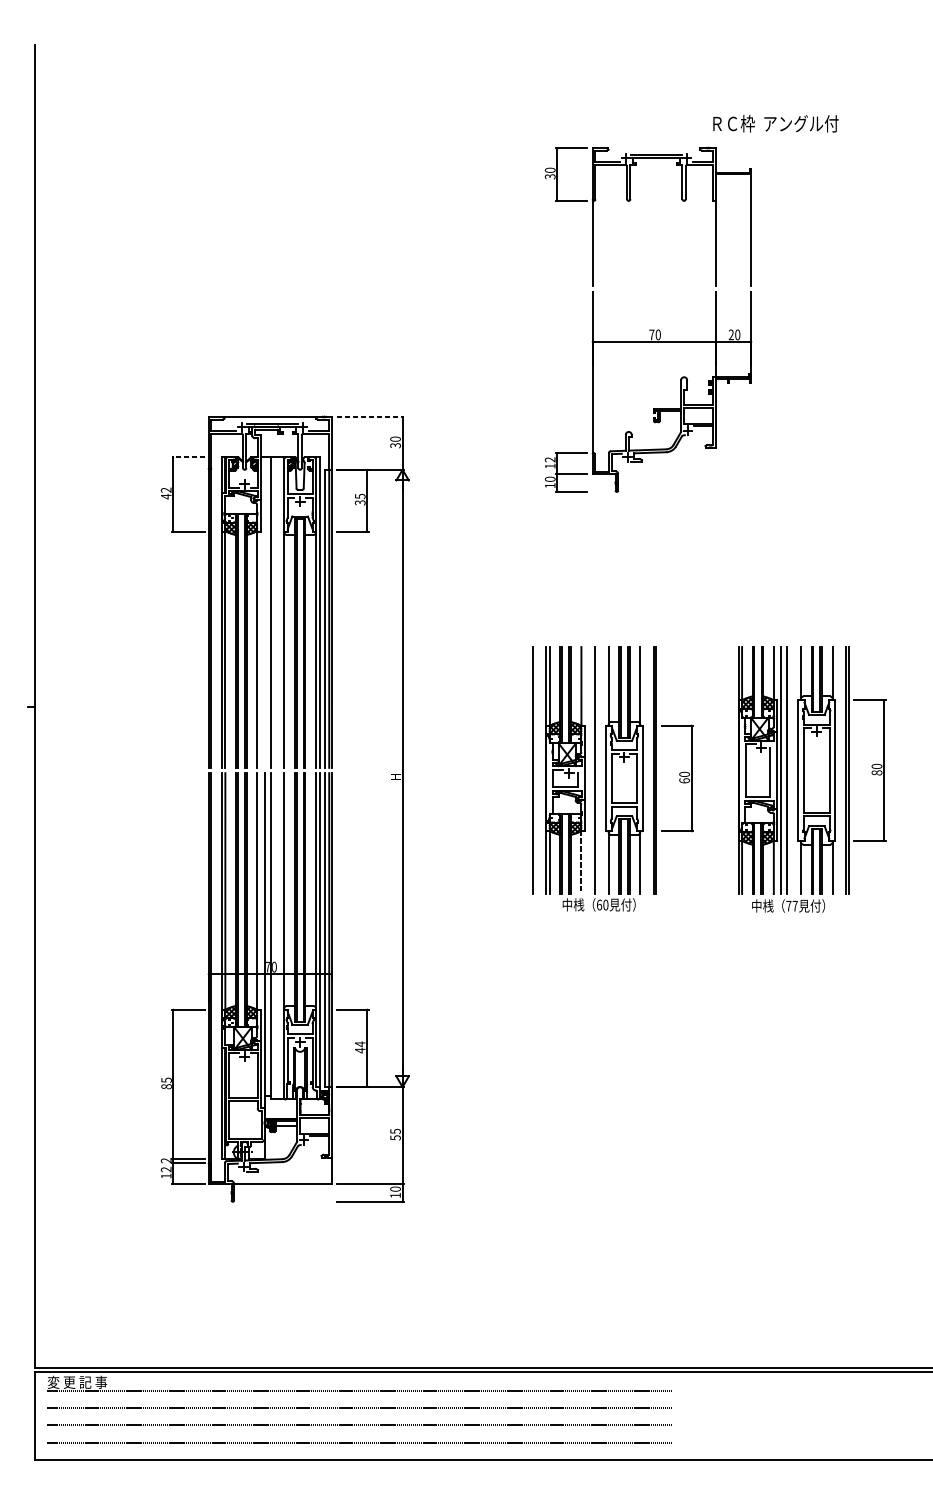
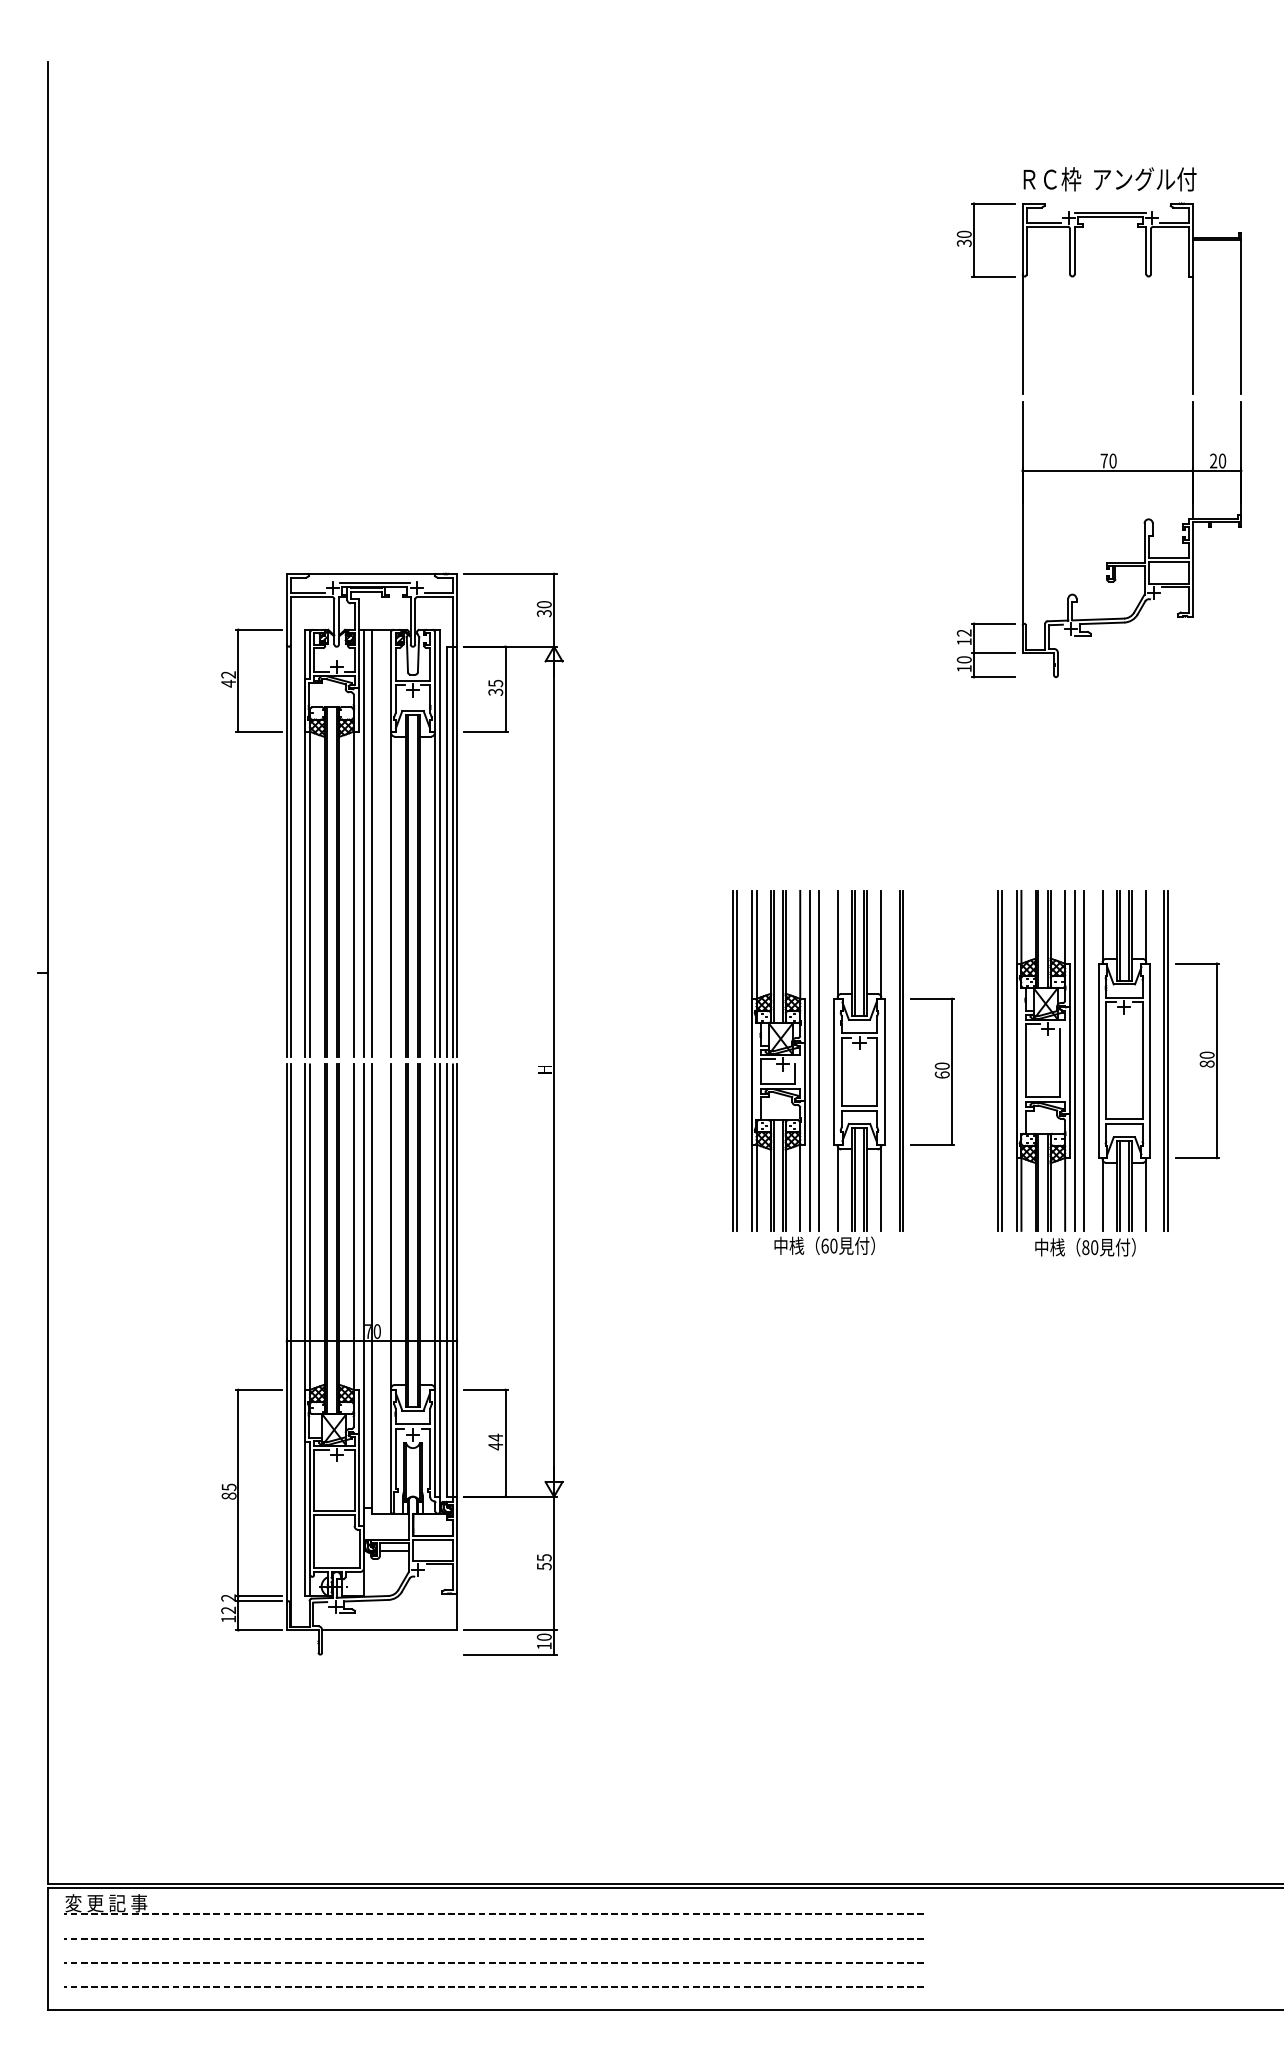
text: (775, 123) -> (1109, 179), moved
part: (649, 329) -> (1101, 453), moved
line: (370, 416) -> (510, 573), dashed -> solid
line: (187, 457) -> (258, 629), dashed -> solid
line: (264, 612) -> (363, 843), added
line: (535, 770) -> (736, 1060), added
line: (588, 770) -> (810, 1060), added
part: (726, 770) -> (999, 1060), added
line: (581, 862) -> (800, 1187), dashed -> solid
text: (792, 906) -> (1090, 1247), 77 -> 80

